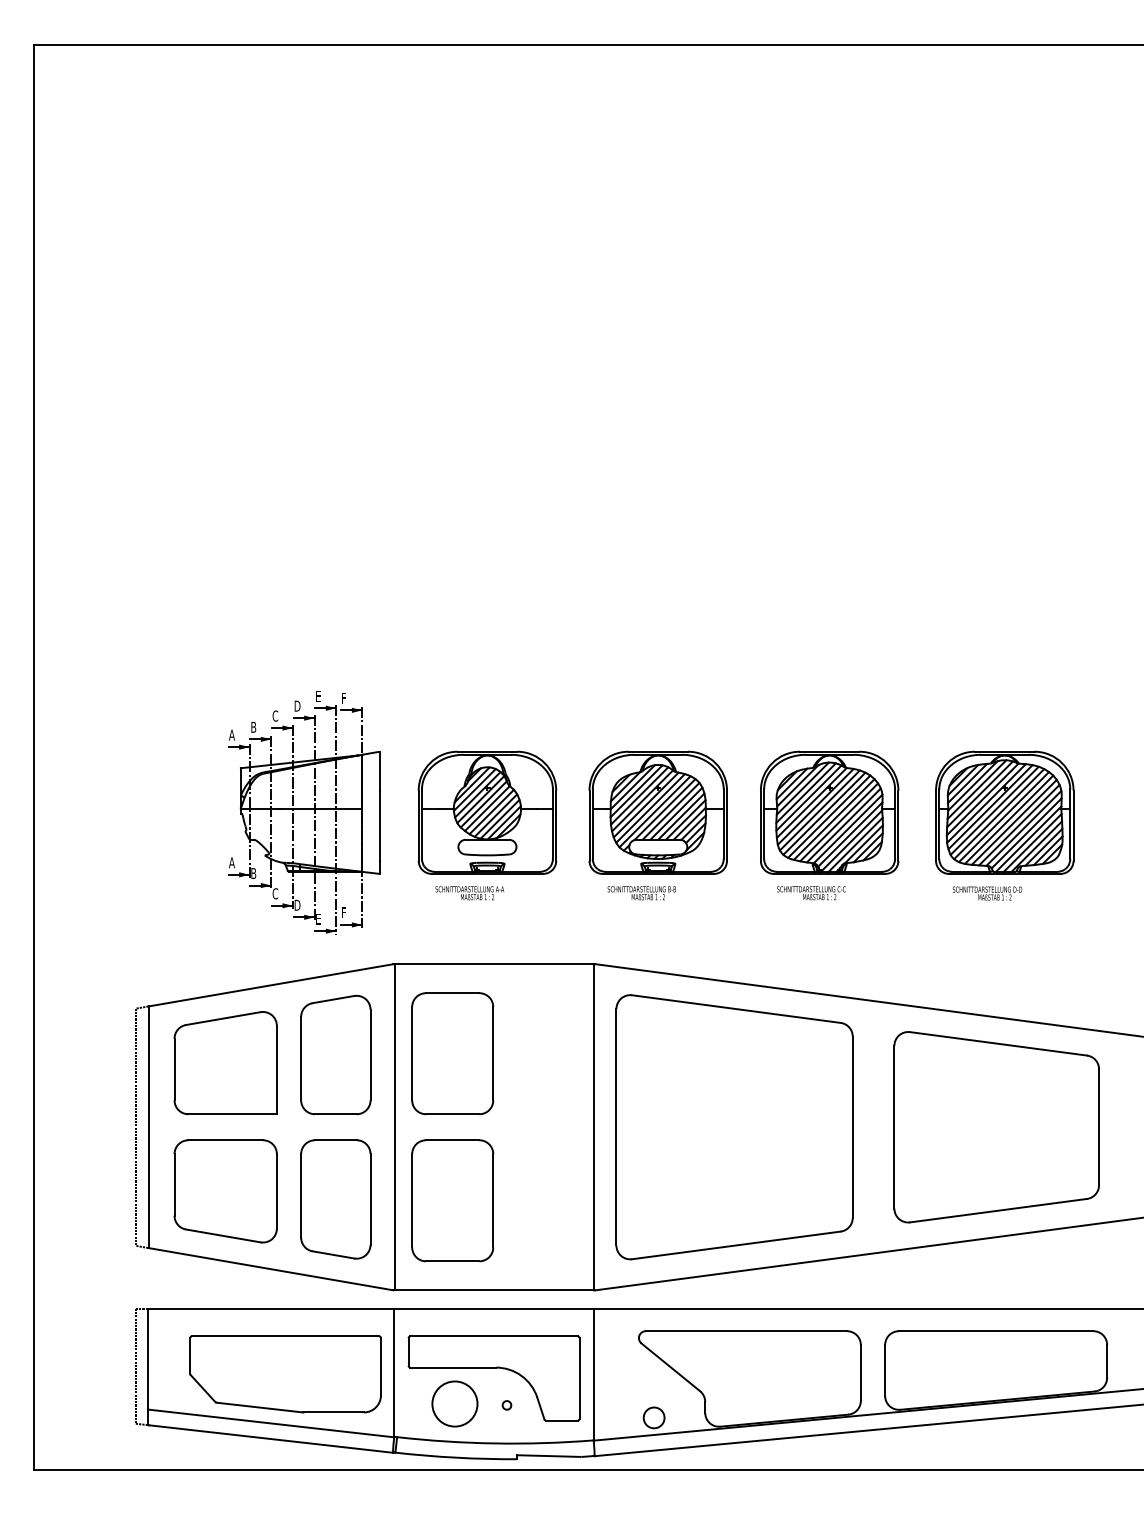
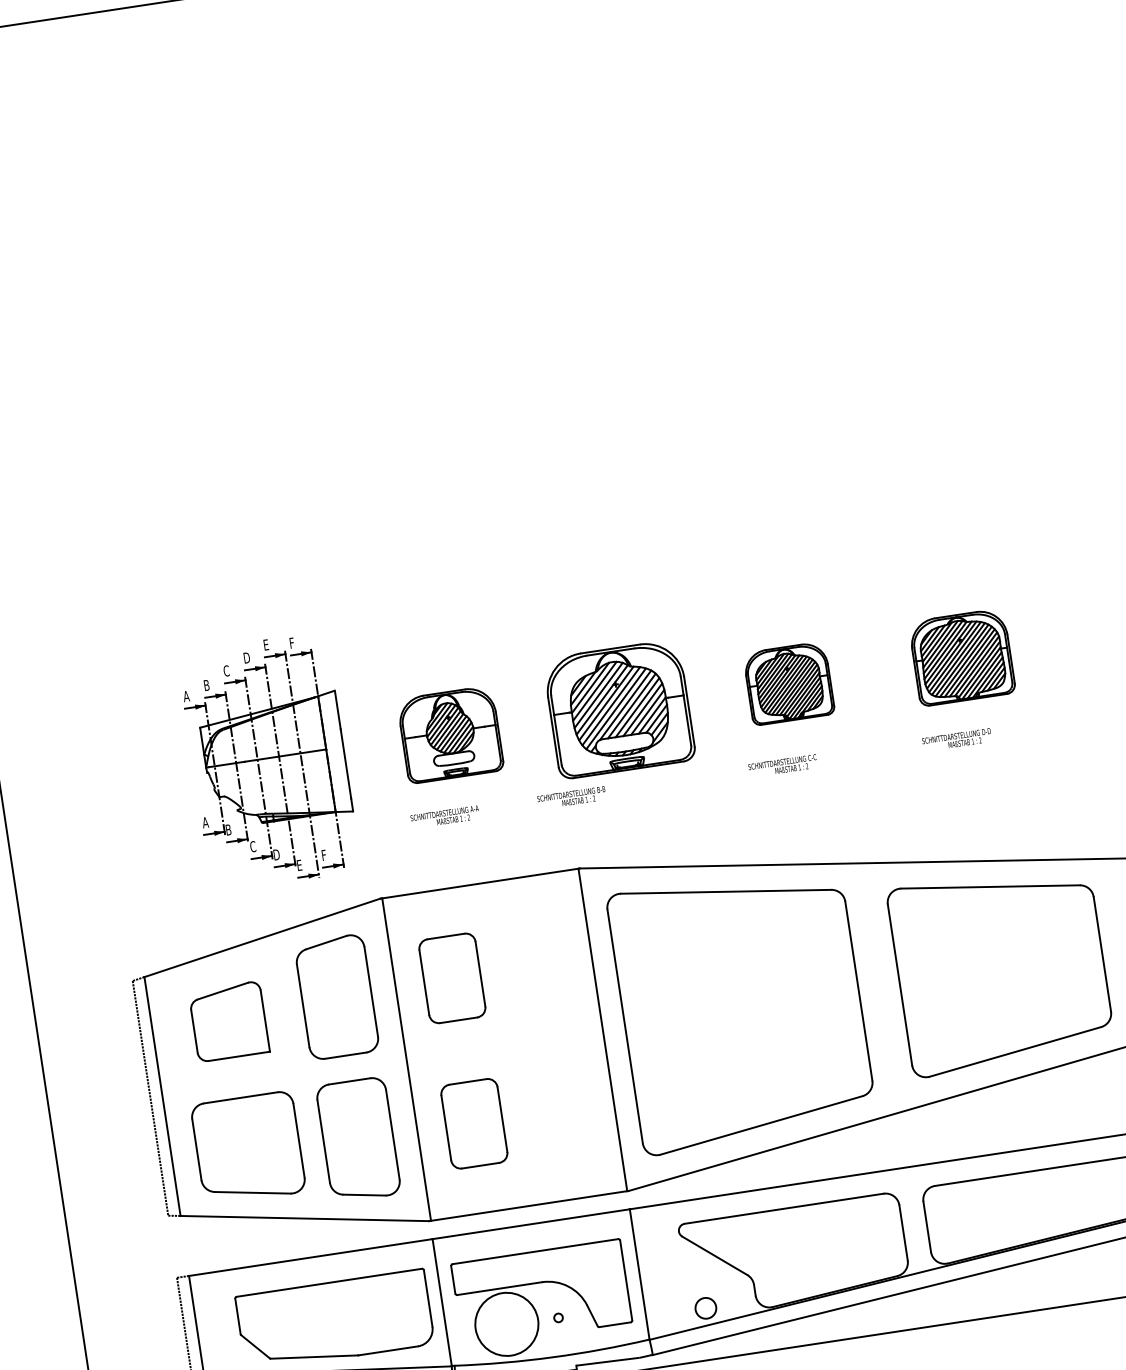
part: (487, 812) -> (450, 734), size x0.7
part: (829, 812) -> (788, 683), size x0.6
part: (1004, 812) -> (961, 657), size x0.7
text: (641, 893) -> (571, 798), moved
part: (452, 1053) -> (452, 978), size x0.7
part: (225, 1063) -> (229, 1021), size x0.7
part: (452, 1200) -> (474, 1123), size x0.7
circle: (454, 1403) -> (506, 1323), size x1.4

